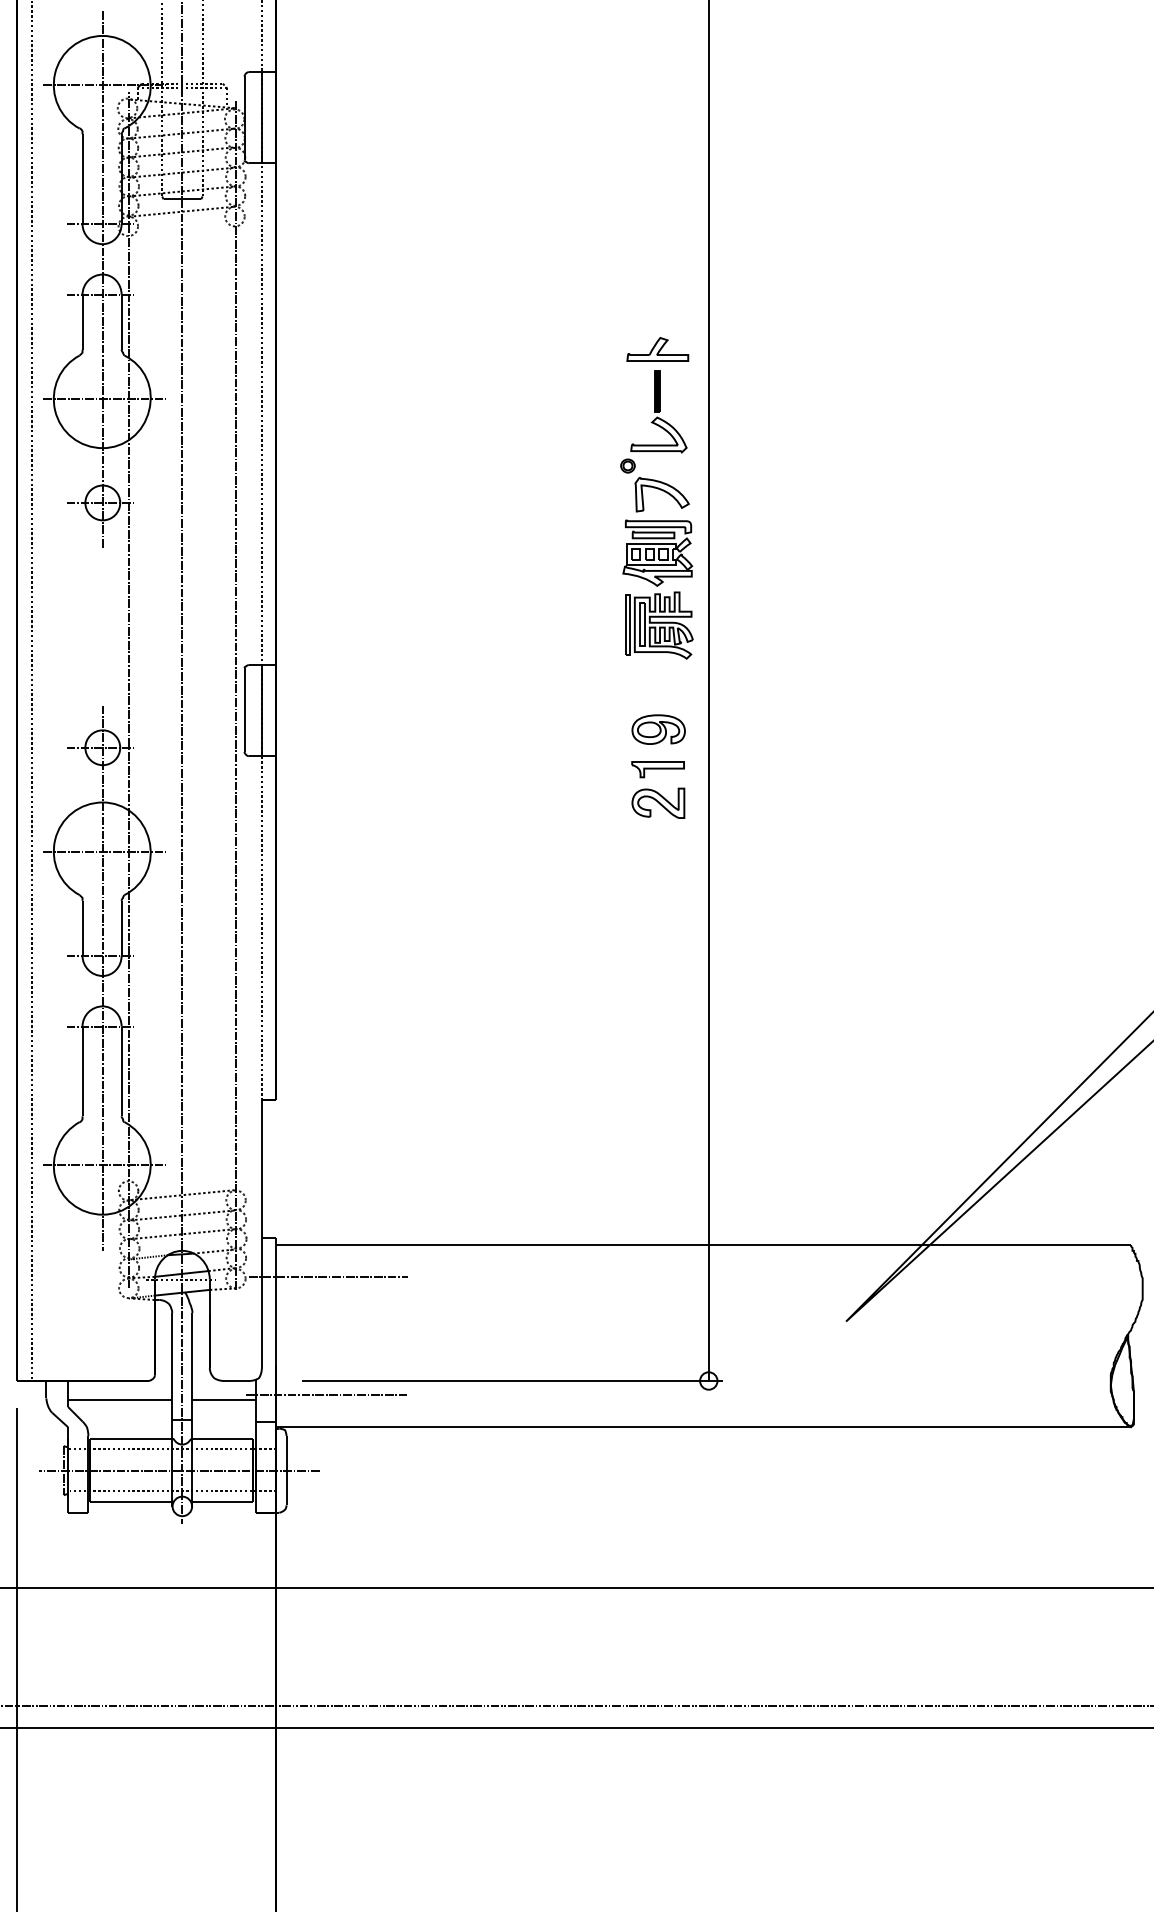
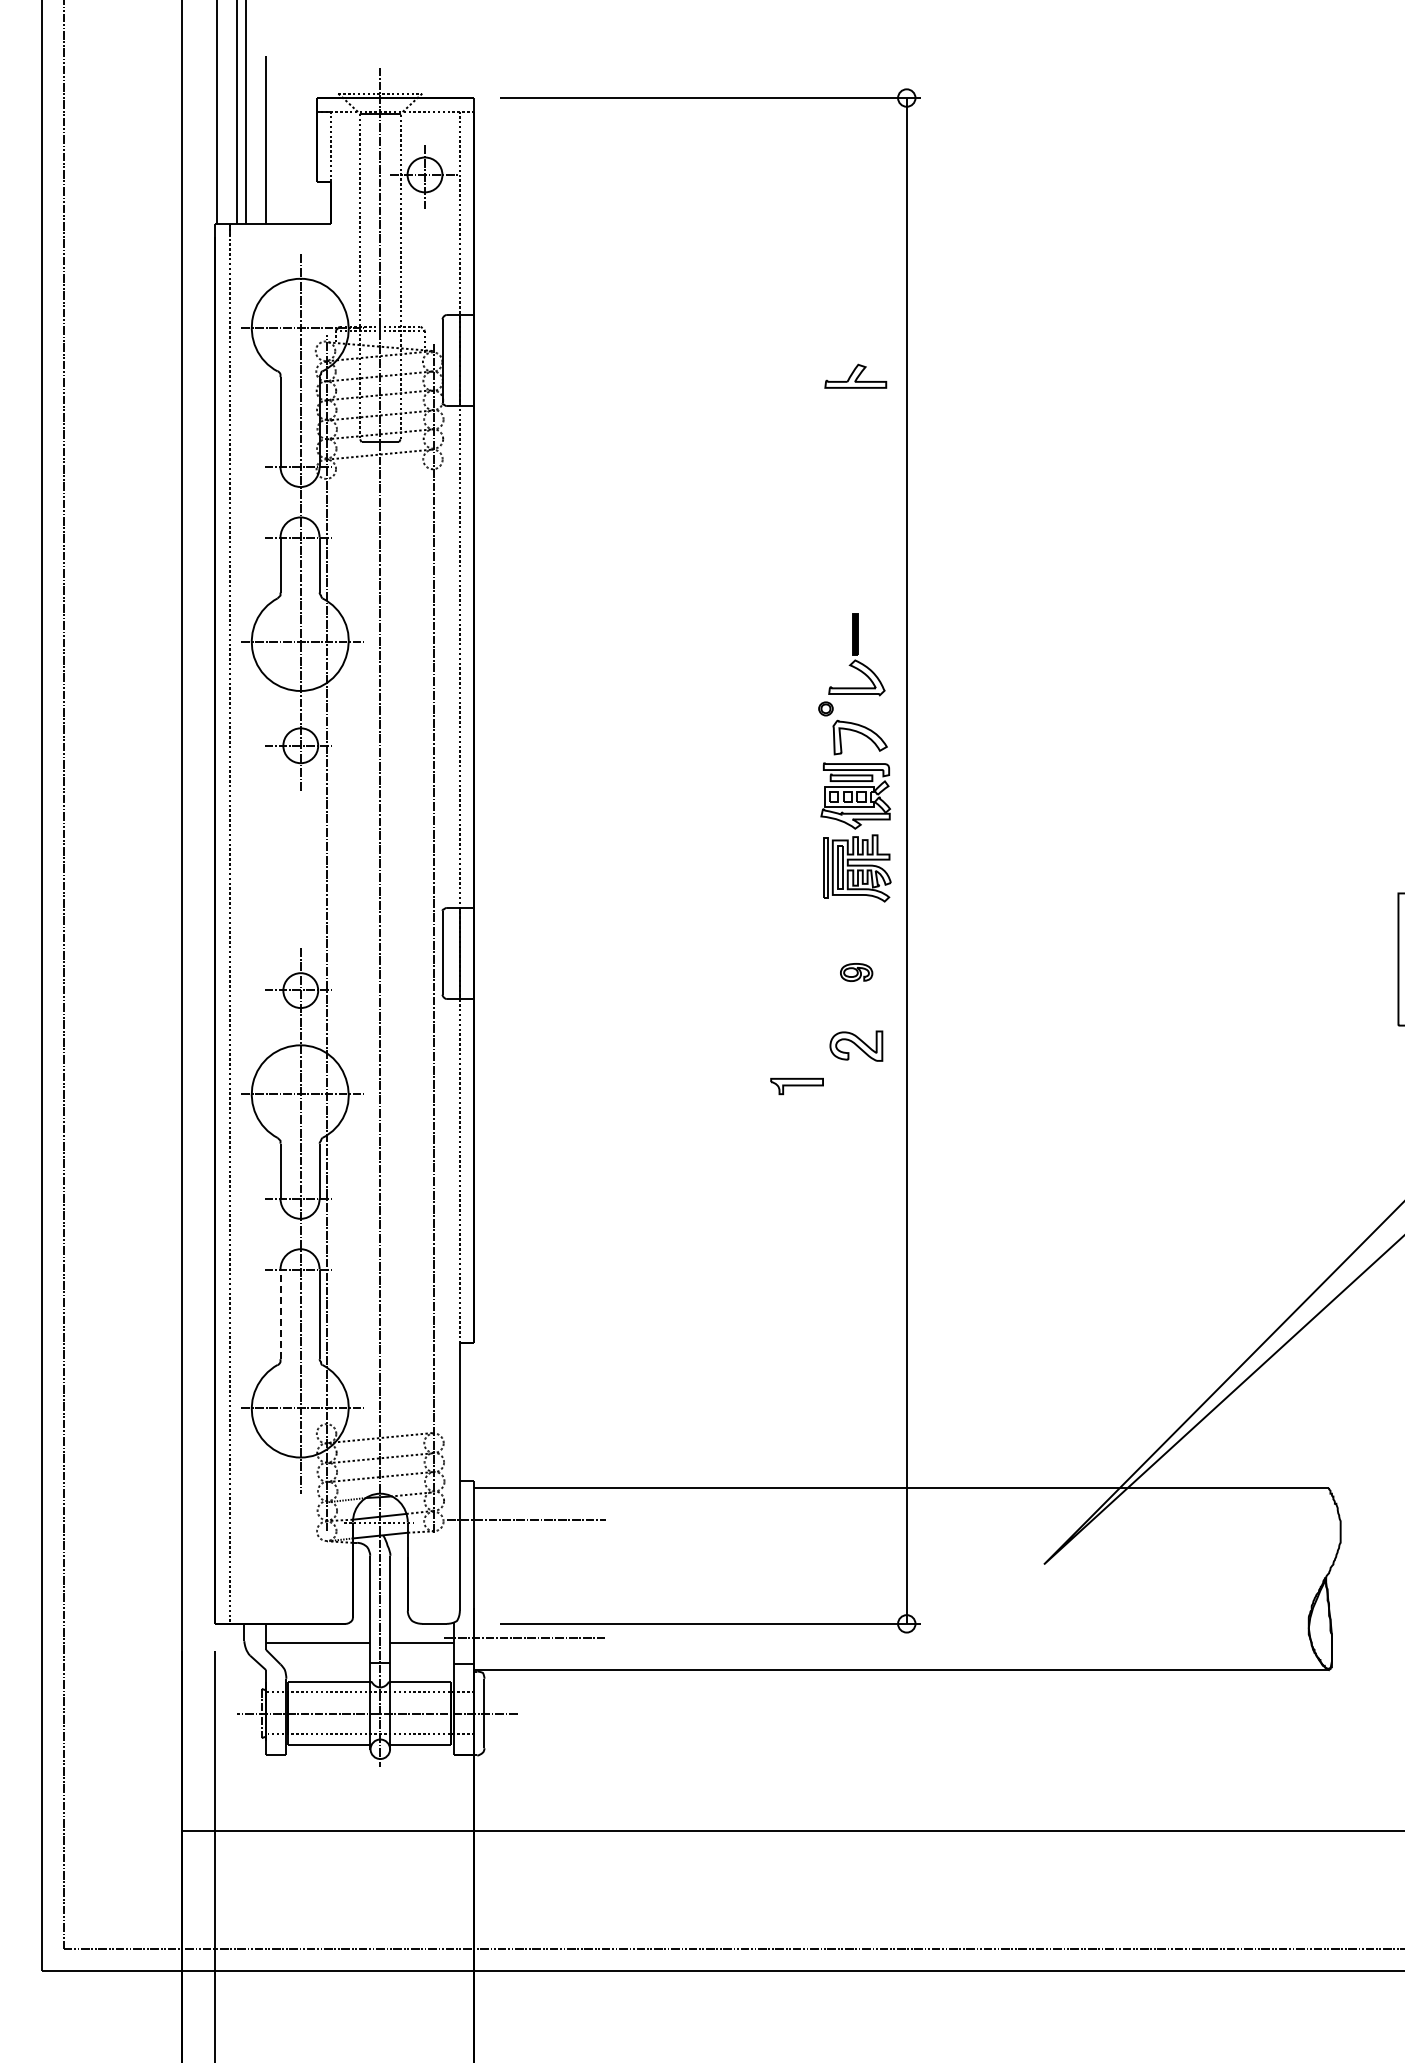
part: (657, 348) -> (855, 375), moved
part: (658, 729) -> (856, 972), size x0.6
part: (657, 769) -> (796, 1086), moved
line: (82, 1071) -> (280, 1314), solid -> dashed

